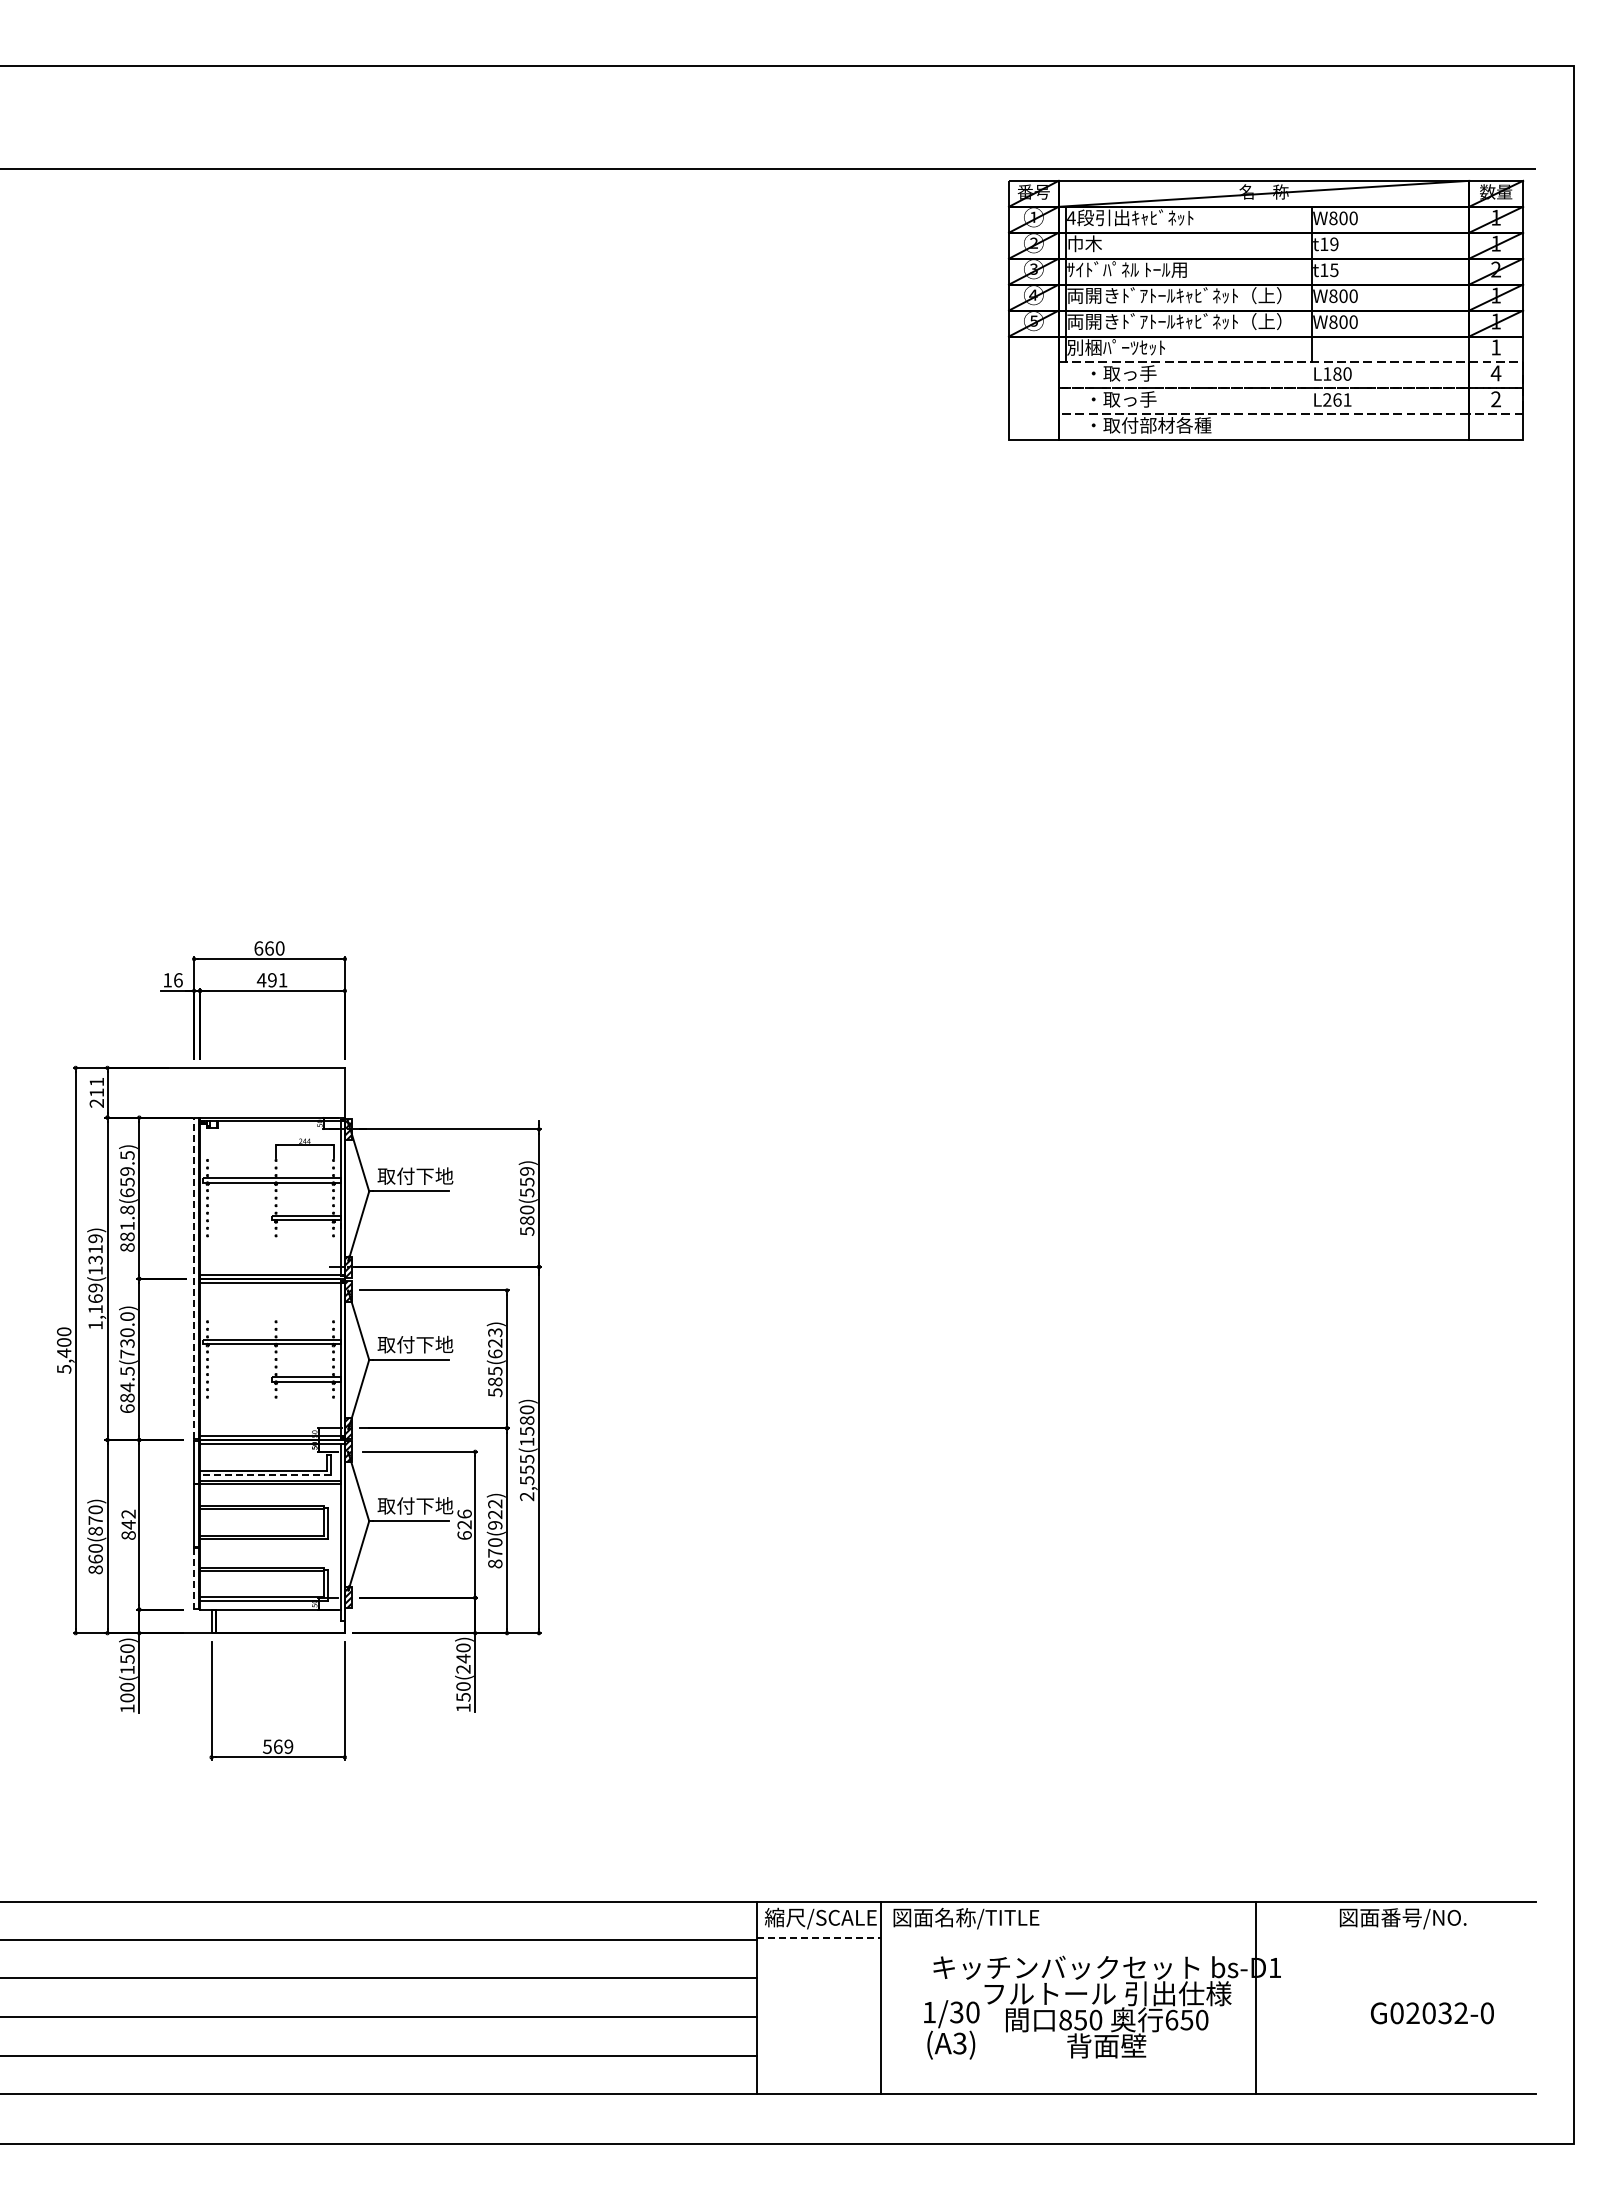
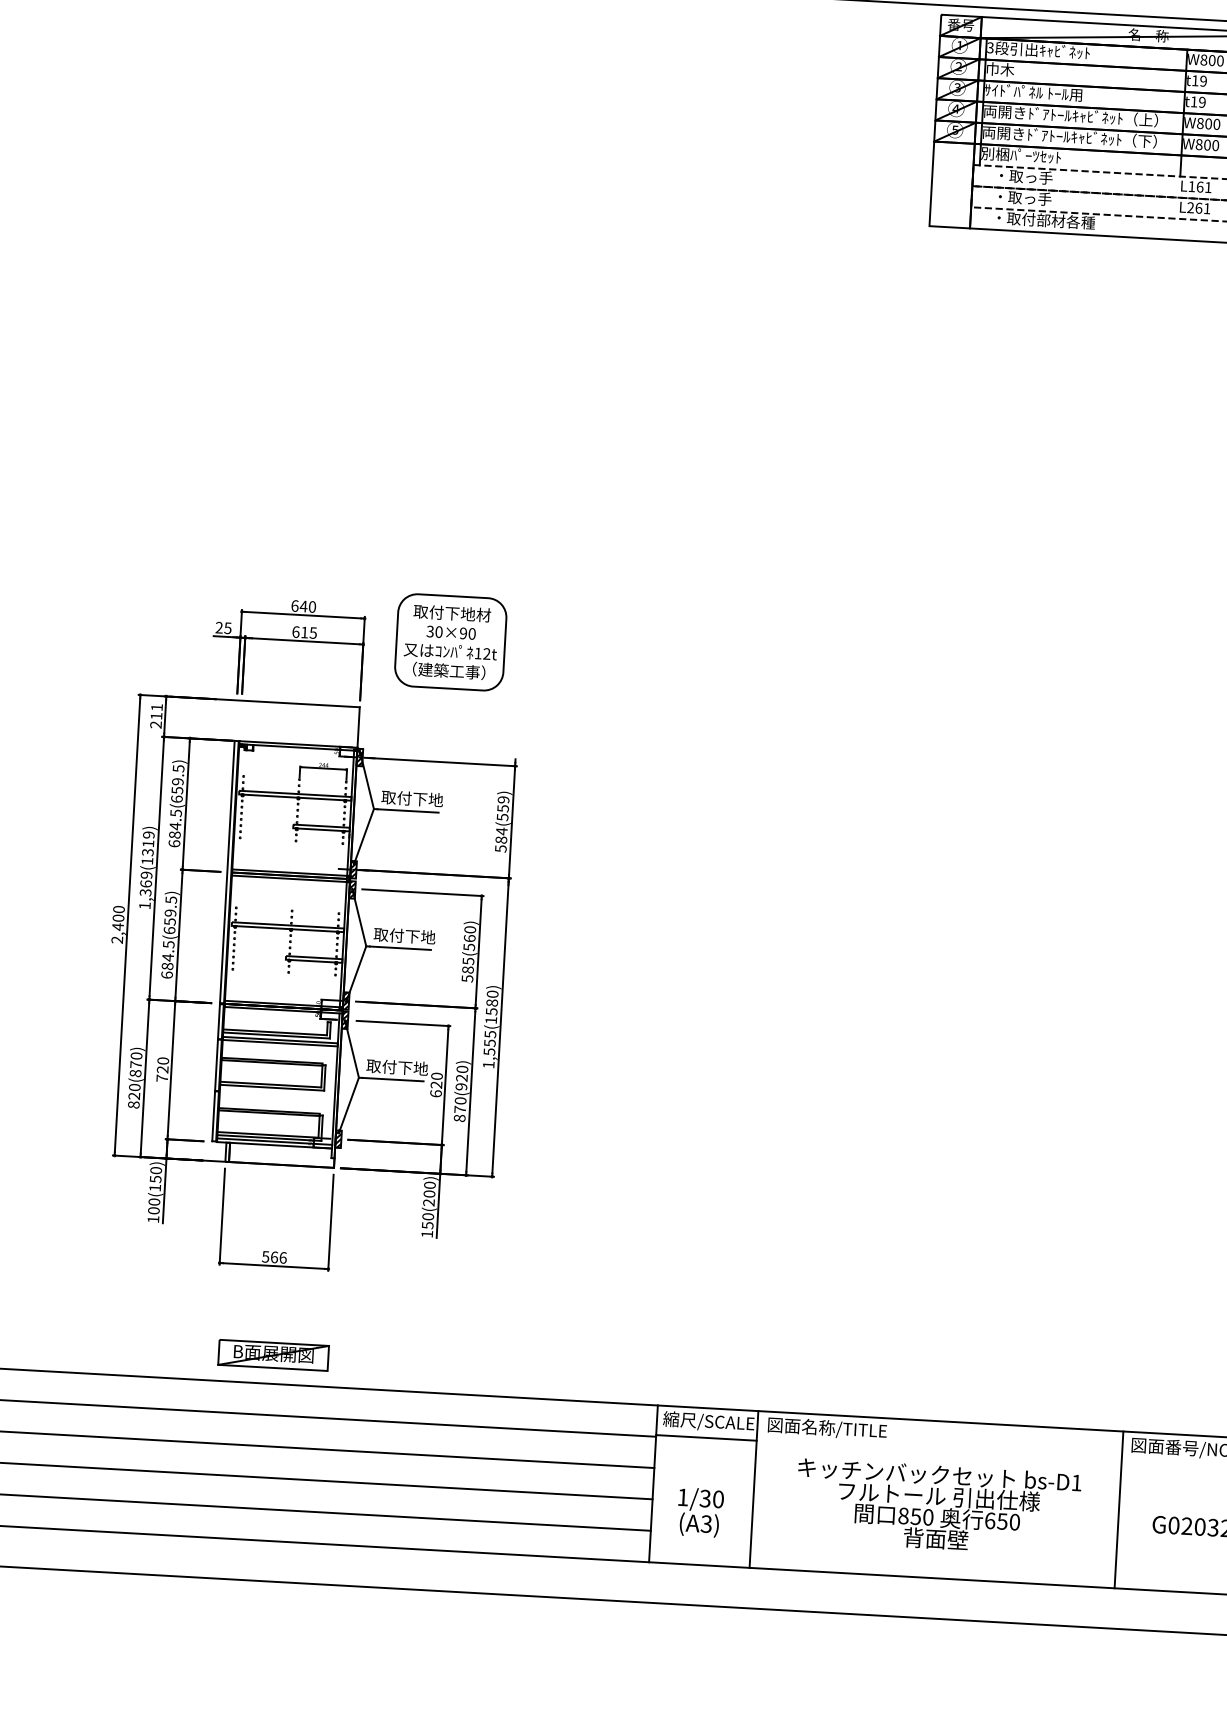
text: (1071, 217) -> (990, 47), 4 -> 3
text: (1334, 269) -> (1202, 101), t15 -> t19
text: (1266, 321) -> (1144, 141), 両開きﾄﾞｱﾄｰﾙｷｬﾋﾞﾈｯﾄ（上） -> 両開きﾄﾞｱﾄｰﾙｷｬﾋﾞﾈｯﾄ（下）
text: (1342, 373) -> (1204, 186), L180 -> L161
text: (269, 948) -> (303, 606), 660 -> 640
text: (172, 980) -> (223, 628), 16 -> 25
text: (271, 980) -> (303, 632), 491 -> 615
part: (451, 981) -> (450, 641), added
text: (527, 1209) -> (502, 830), 580(559) -> 584(559)
text: (127, 1228) -> (175, 828), 881.8(659.5) -> 684.5(659.5)
line: (194, 1278) -> (227, 872), dashed -> solid
text: (95, 1309) -> (145, 892), 1,169(1319) -> 1,369(1319)
text: (127, 1335) -> (170, 915), 684.5(730.0) -> 684.5(659.5)
text: (495, 1343) -> (469, 938), 585(623) -> 585(560)
text: (64, 1368) -> (117, 939), 5,400 -> 2,400
line: (265, 1475) -> (276, 1035), dashed -> solid
text: (526, 1496) -> (488, 1064), 2,555(1580) -> 1,555(1580)
text: (495, 1503) -> (462, 1069), 870(922) -> 870(920)
text: (464, 1513) -> (436, 1075), 626 -> 620
text: (128, 1524) -> (162, 1069), 842 -> 720
text: (95, 1558) -> (134, 1095), 860(870) -> 820(870)
line: (194, 1578) -> (213, 1116), dashed -> solid
line: (270, 1605) -> (274, 1141), added
text: (463, 1658) -> (429, 1193), 150(240) -> 150(200)
text: (288, 1746) -> (282, 1257), 569 -> 566
part: (283, 1866) -> (273, 1355), added
line: (819, 1938) -> (706, 1438), dashed -> solid
line: (1255, 1997) -> (1118, 1509), moved
text: (951, 2029) -> (700, 1512), moved

